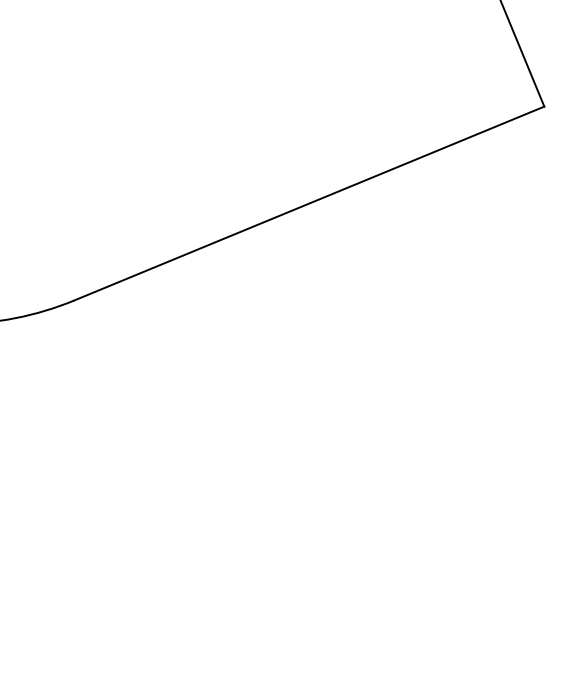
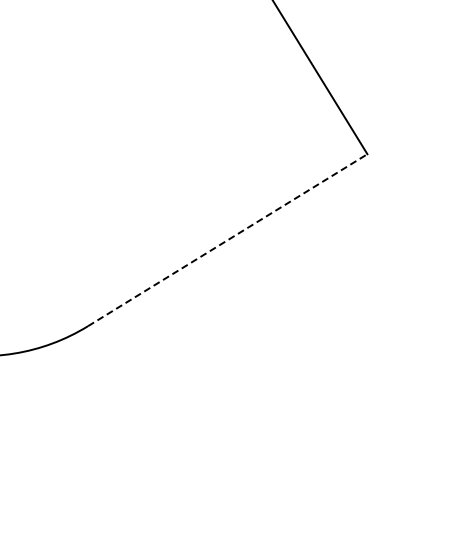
line: (310, 202) -> (228, 239), solid -> dashed

